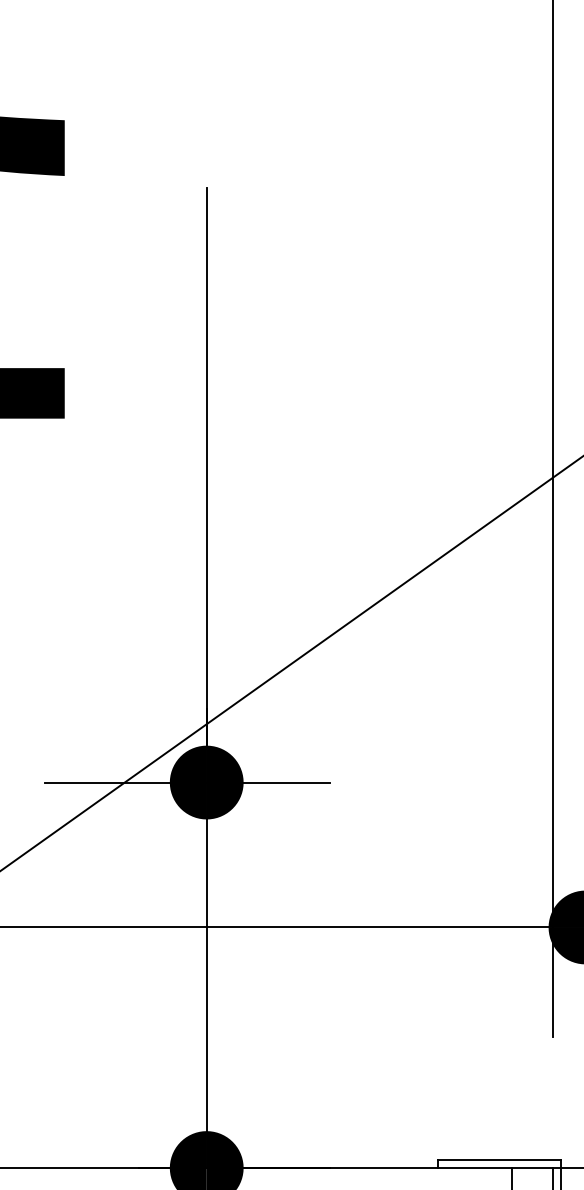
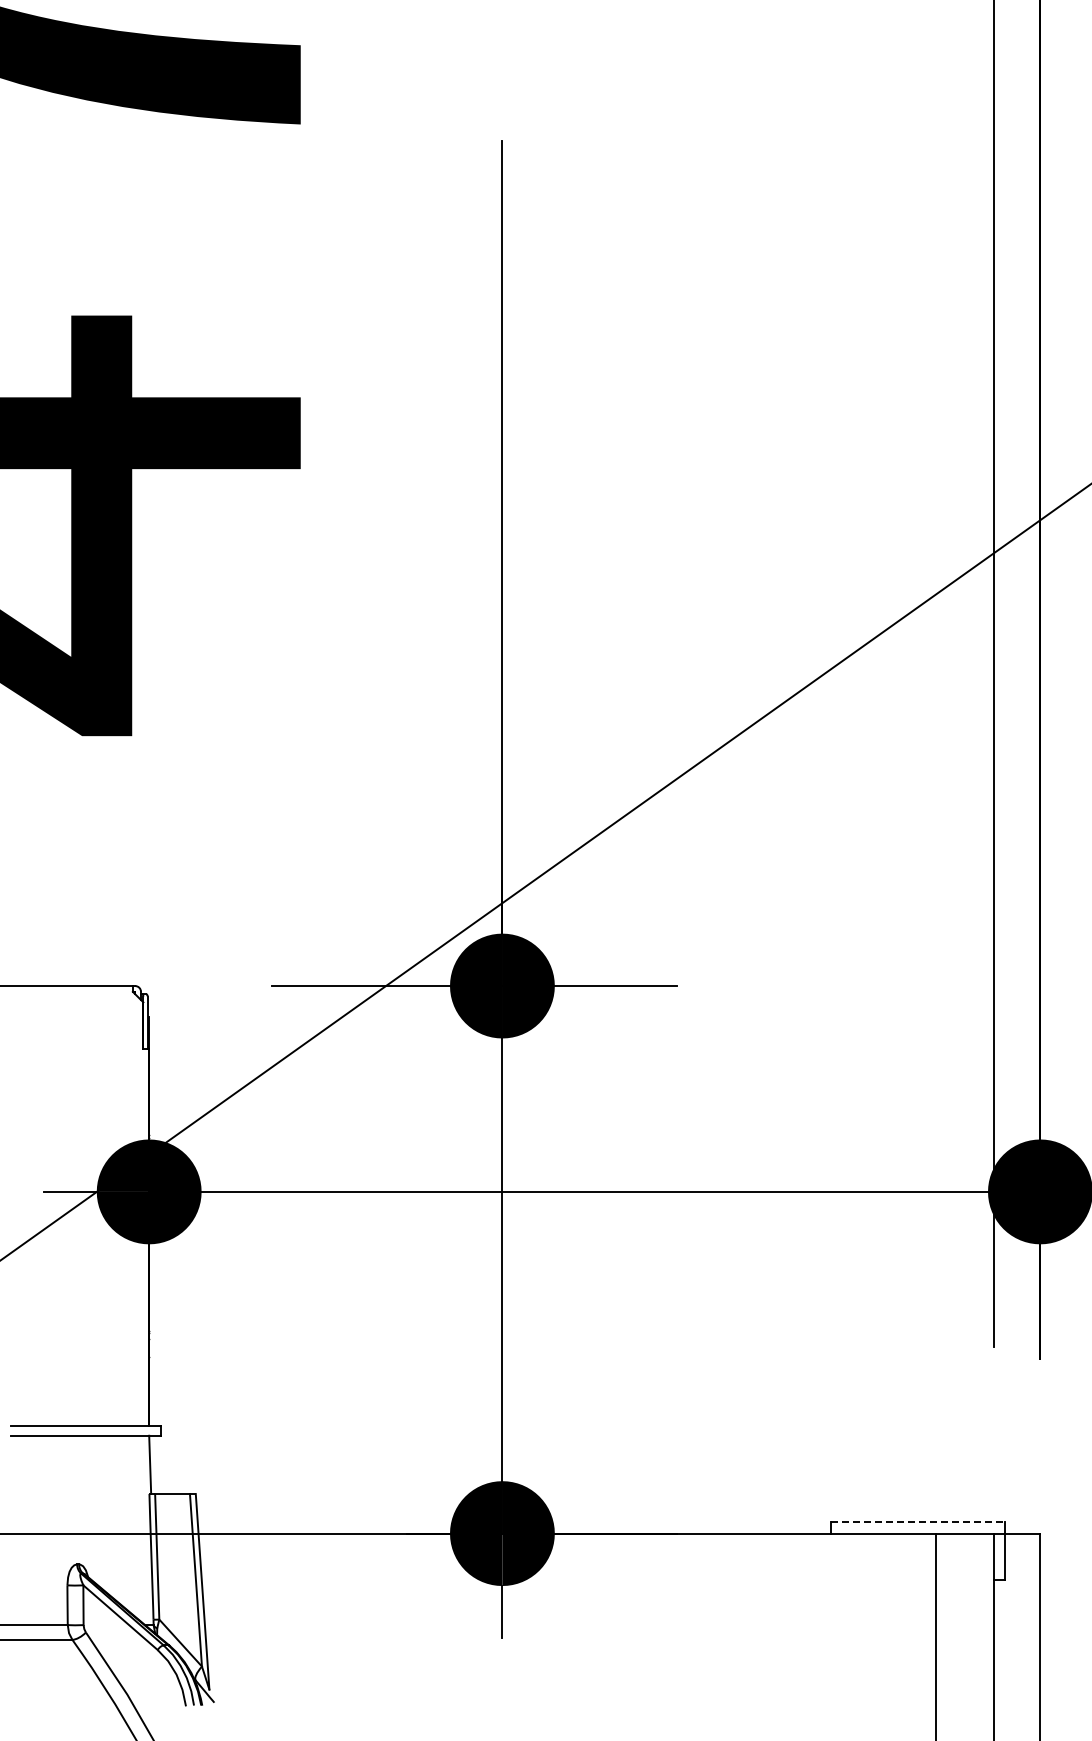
line: (499, 1159) -> (918, 1521), solid -> dashed

